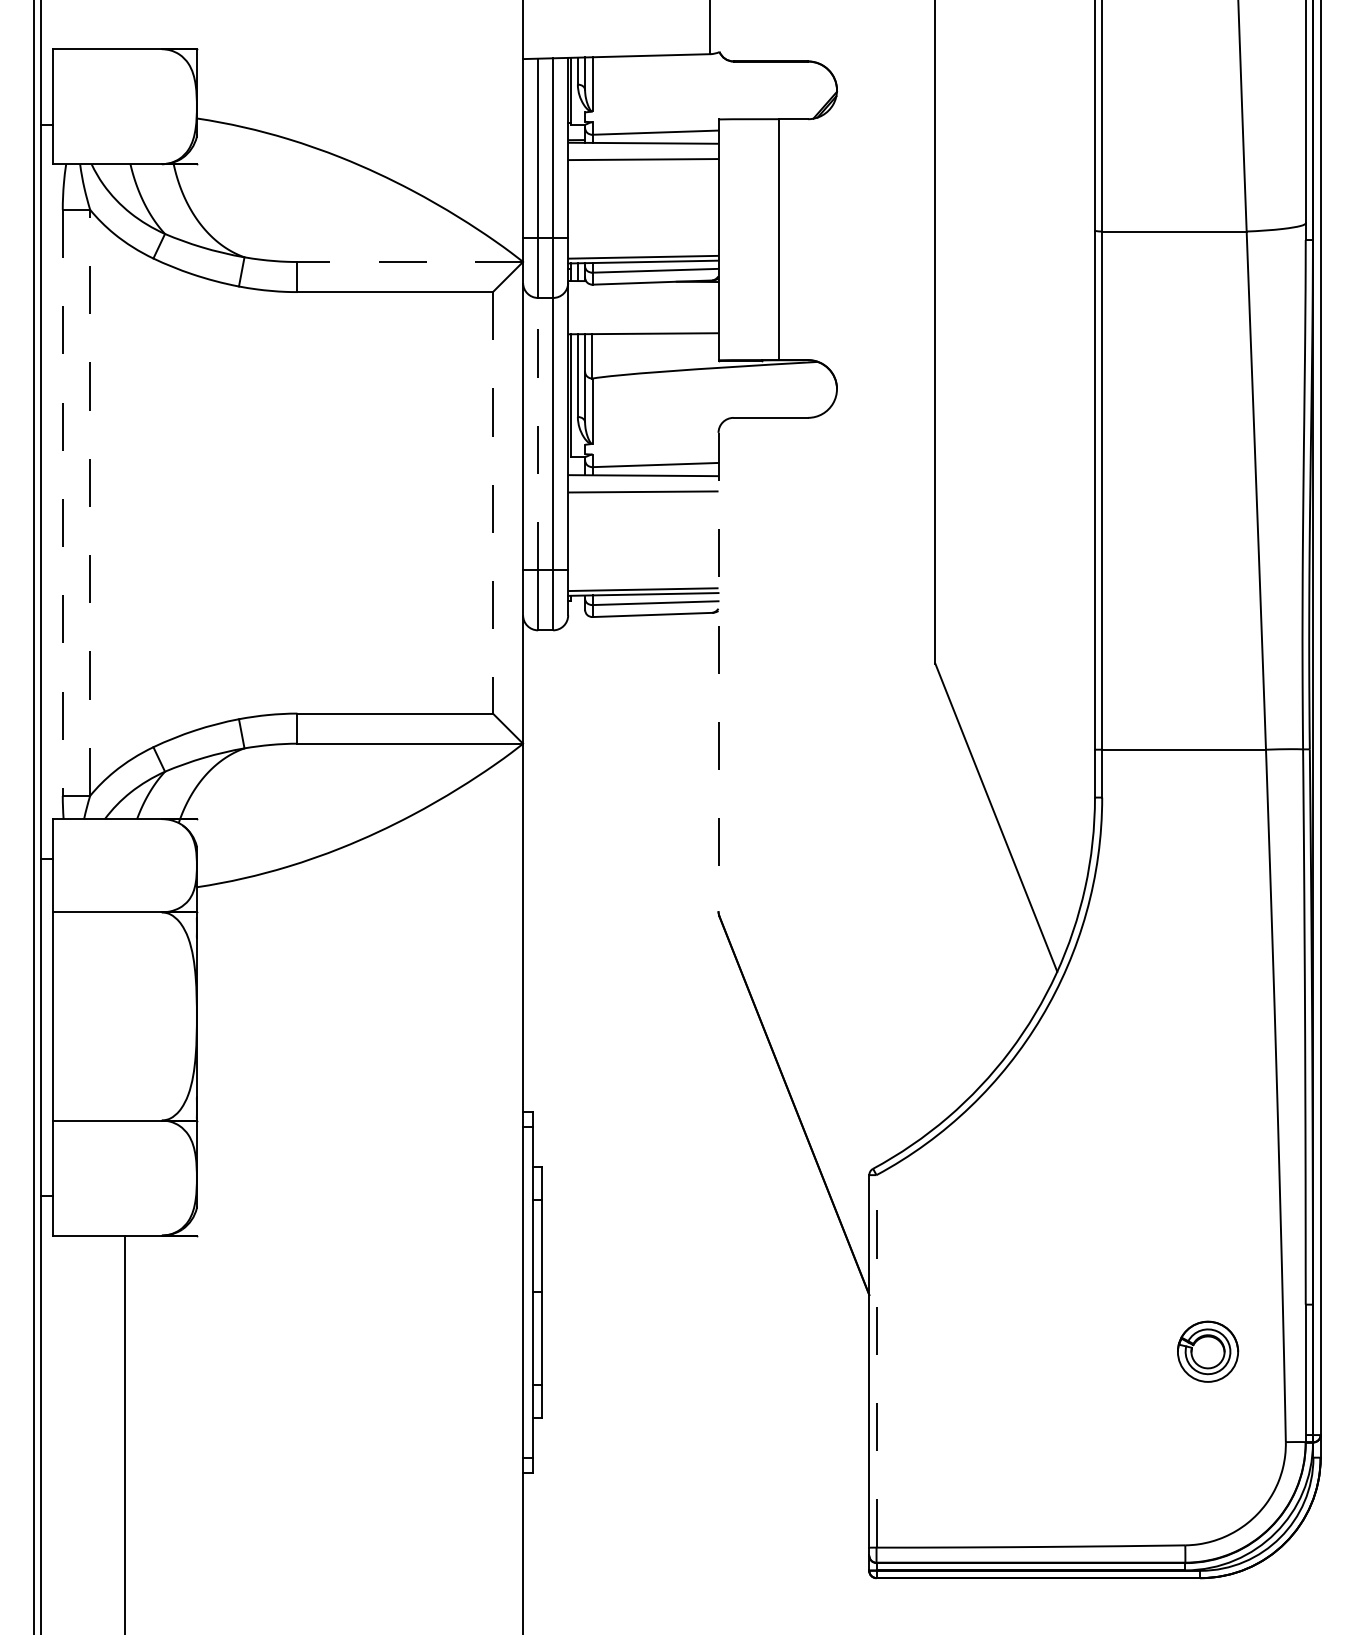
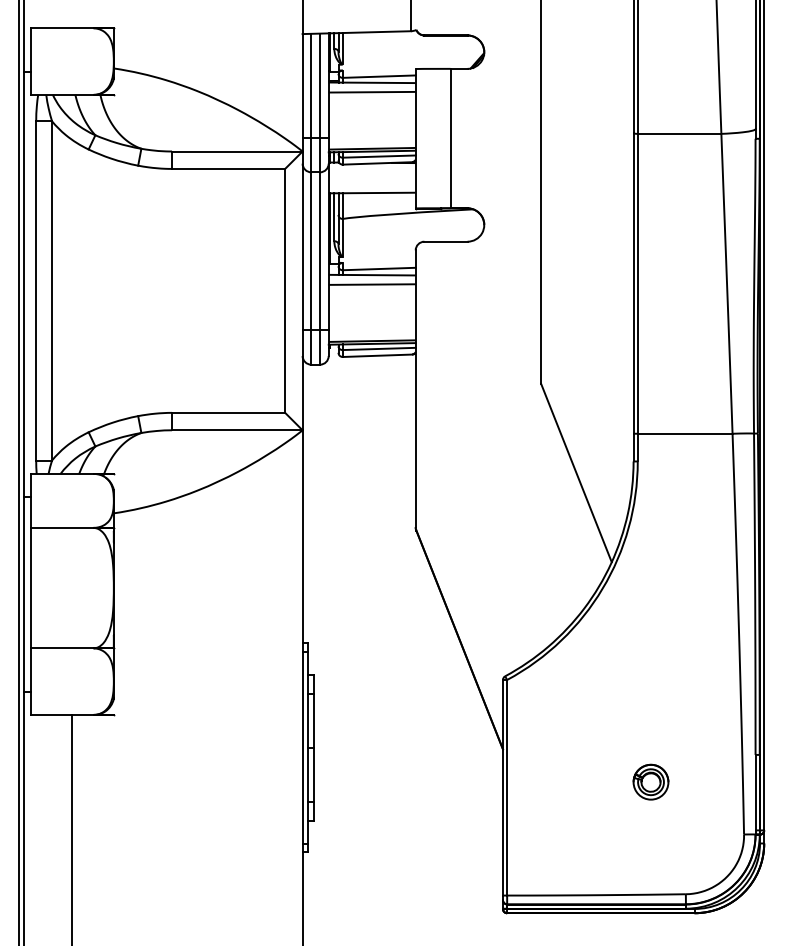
line: (408, 261) -> (236, 151), dashed -> solid
line: (538, 434) -> (311, 251), dashed -> solid
line: (63, 502) -> (36, 290), dashed -> solid
line: (90, 502) -> (52, 290), dashed -> solid
line: (493, 502) -> (285, 290), dashed -> solid
line: (718, 673) -> (415, 389), dashed -> solid
part: (1207, 1350) -> (650, 781), moved
line: (877, 1360) -> (507, 787), dashed -> solid

